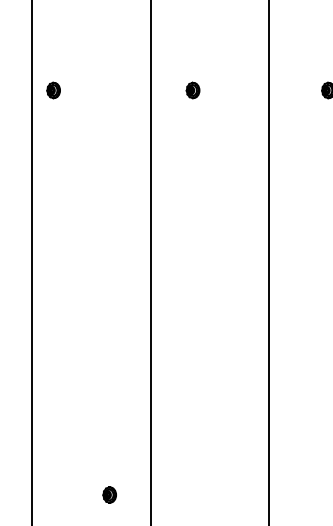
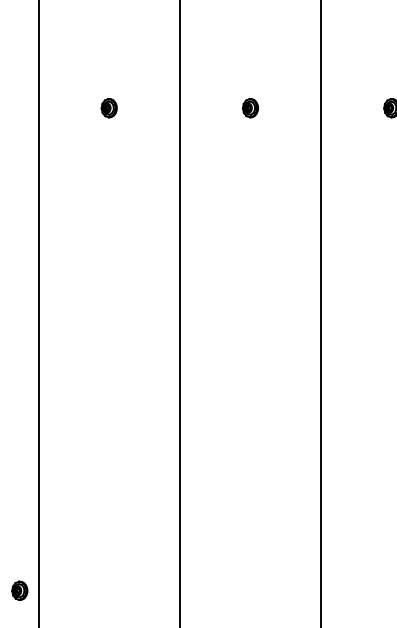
part: (53, 90) -> (109, 108), moved
part: (192, 90) -> (249, 108), moved
part: (109, 494) -> (19, 590), moved

